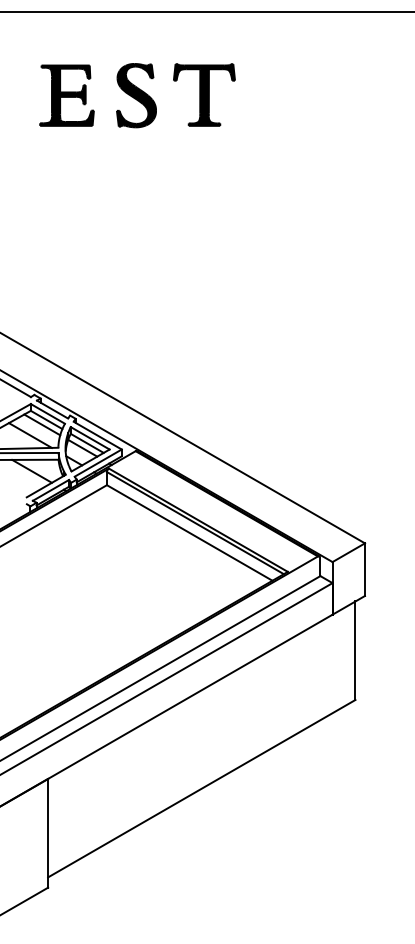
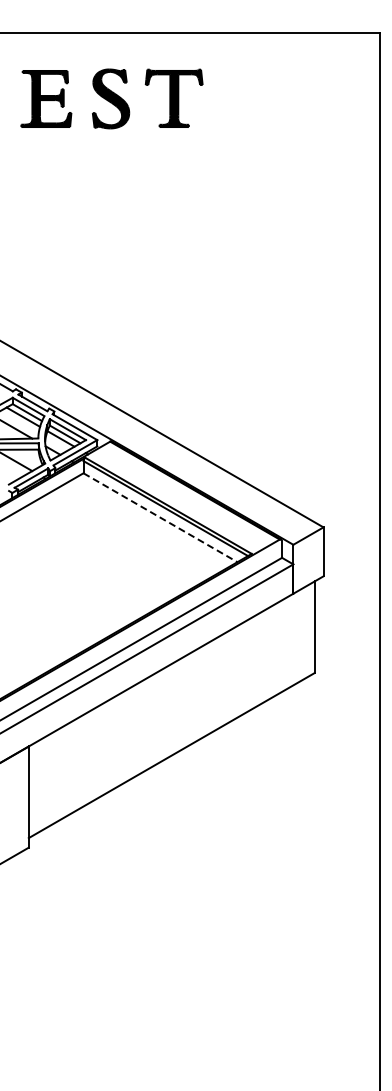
part: (137, 95) -> (111, 98), moved
line: (189, 532) -> (160, 517), solid -> dashed

